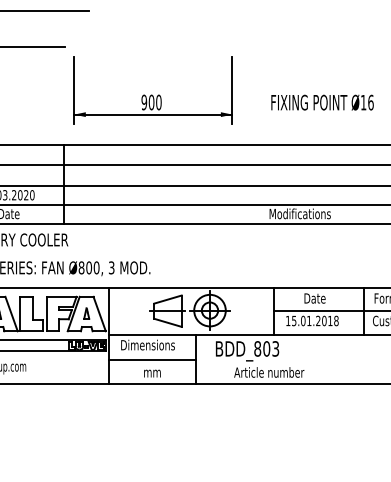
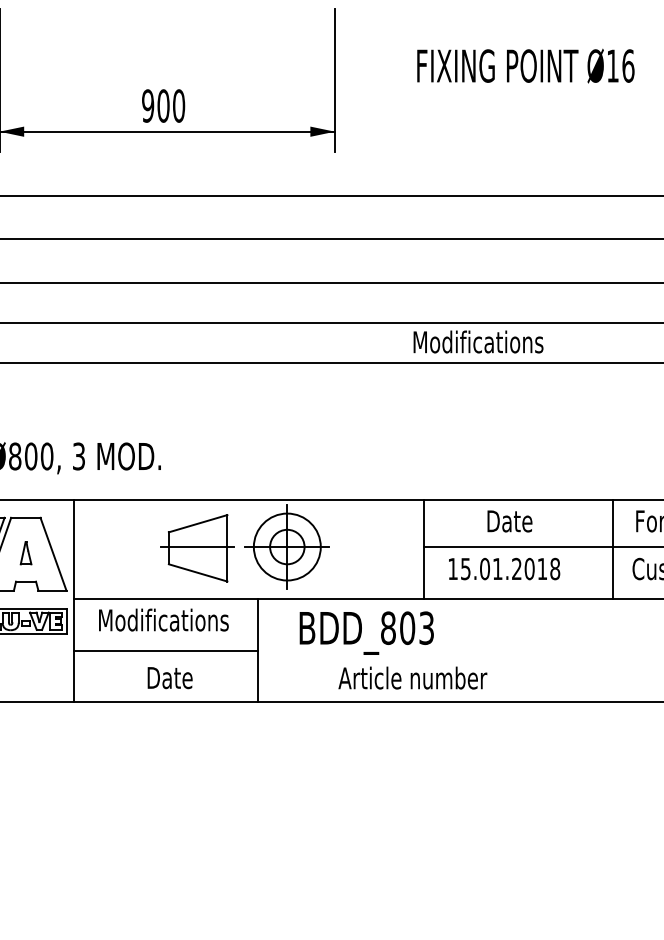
text: (322, 102) -> (525, 65), moved
text: (152, 344) -> (165, 618), Dimensions -> Modifications
text: (154, 372) -> (169, 678), mm -> Date

